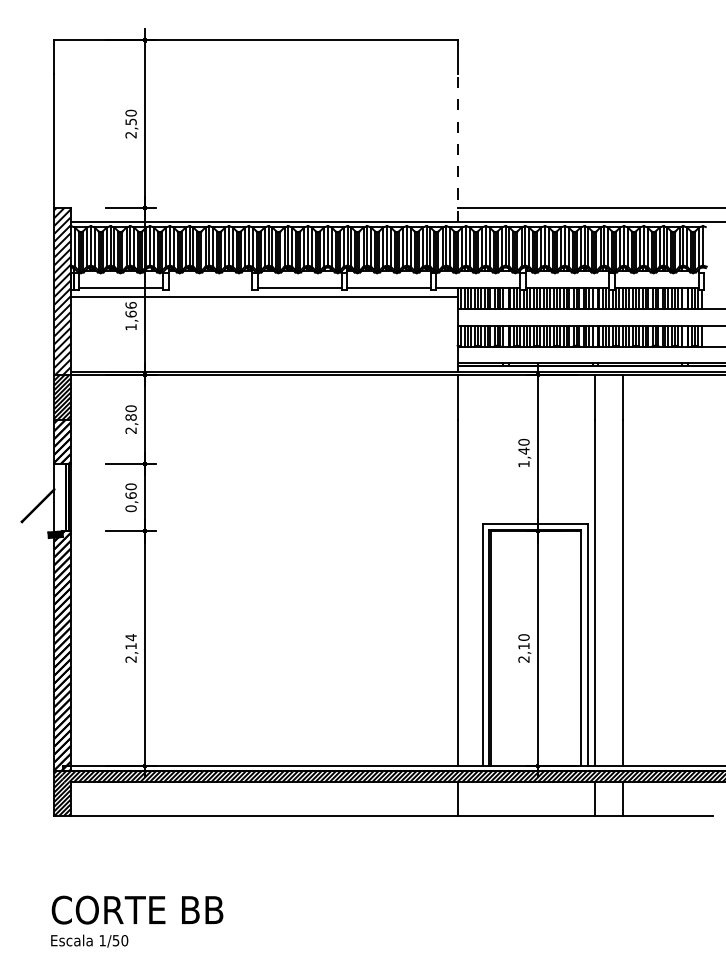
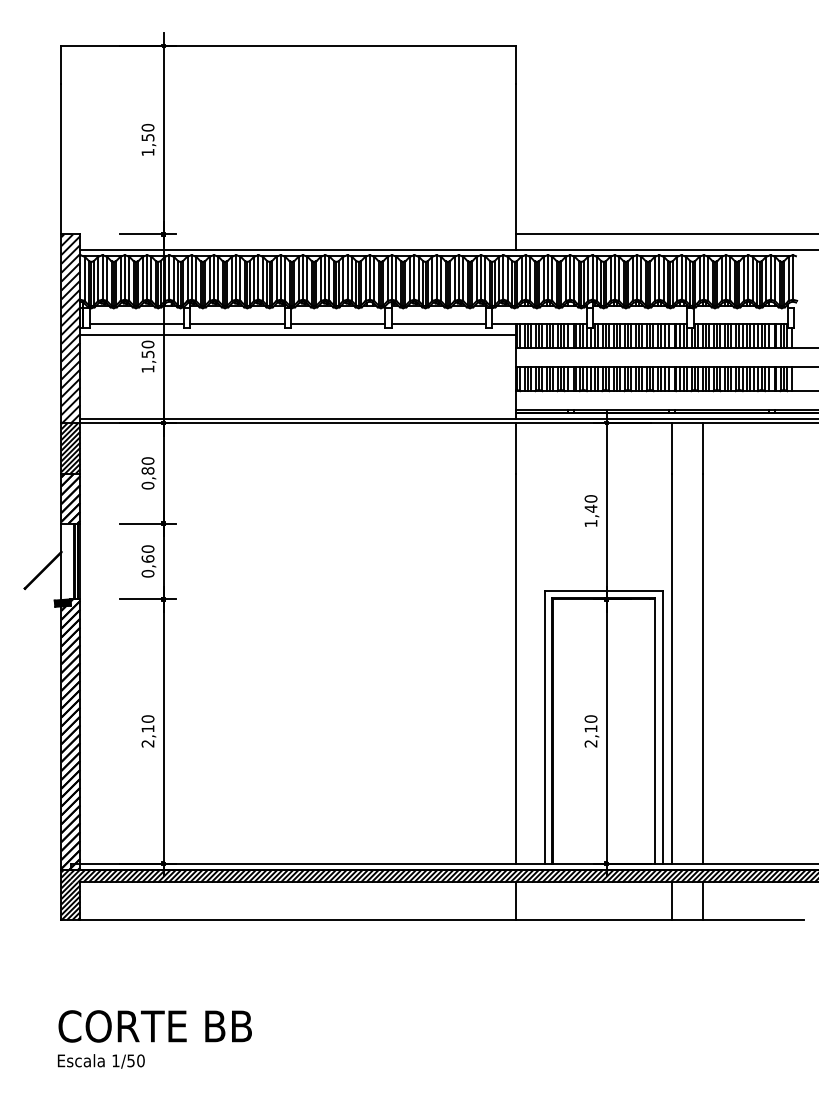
text: (130, 135) -> (147, 152), 2,50 -> 1,50
line: (457, 147) -> (516, 166), dashed -> solid
line: (210, 287) -> (237, 324), added
text: (130, 309) -> (147, 349), 1,66 -> 1,50
text: (130, 430) -> (147, 485), 2,80 -> 0,80
text: (130, 637) -> (147, 719), 2,14 -> 2,10

